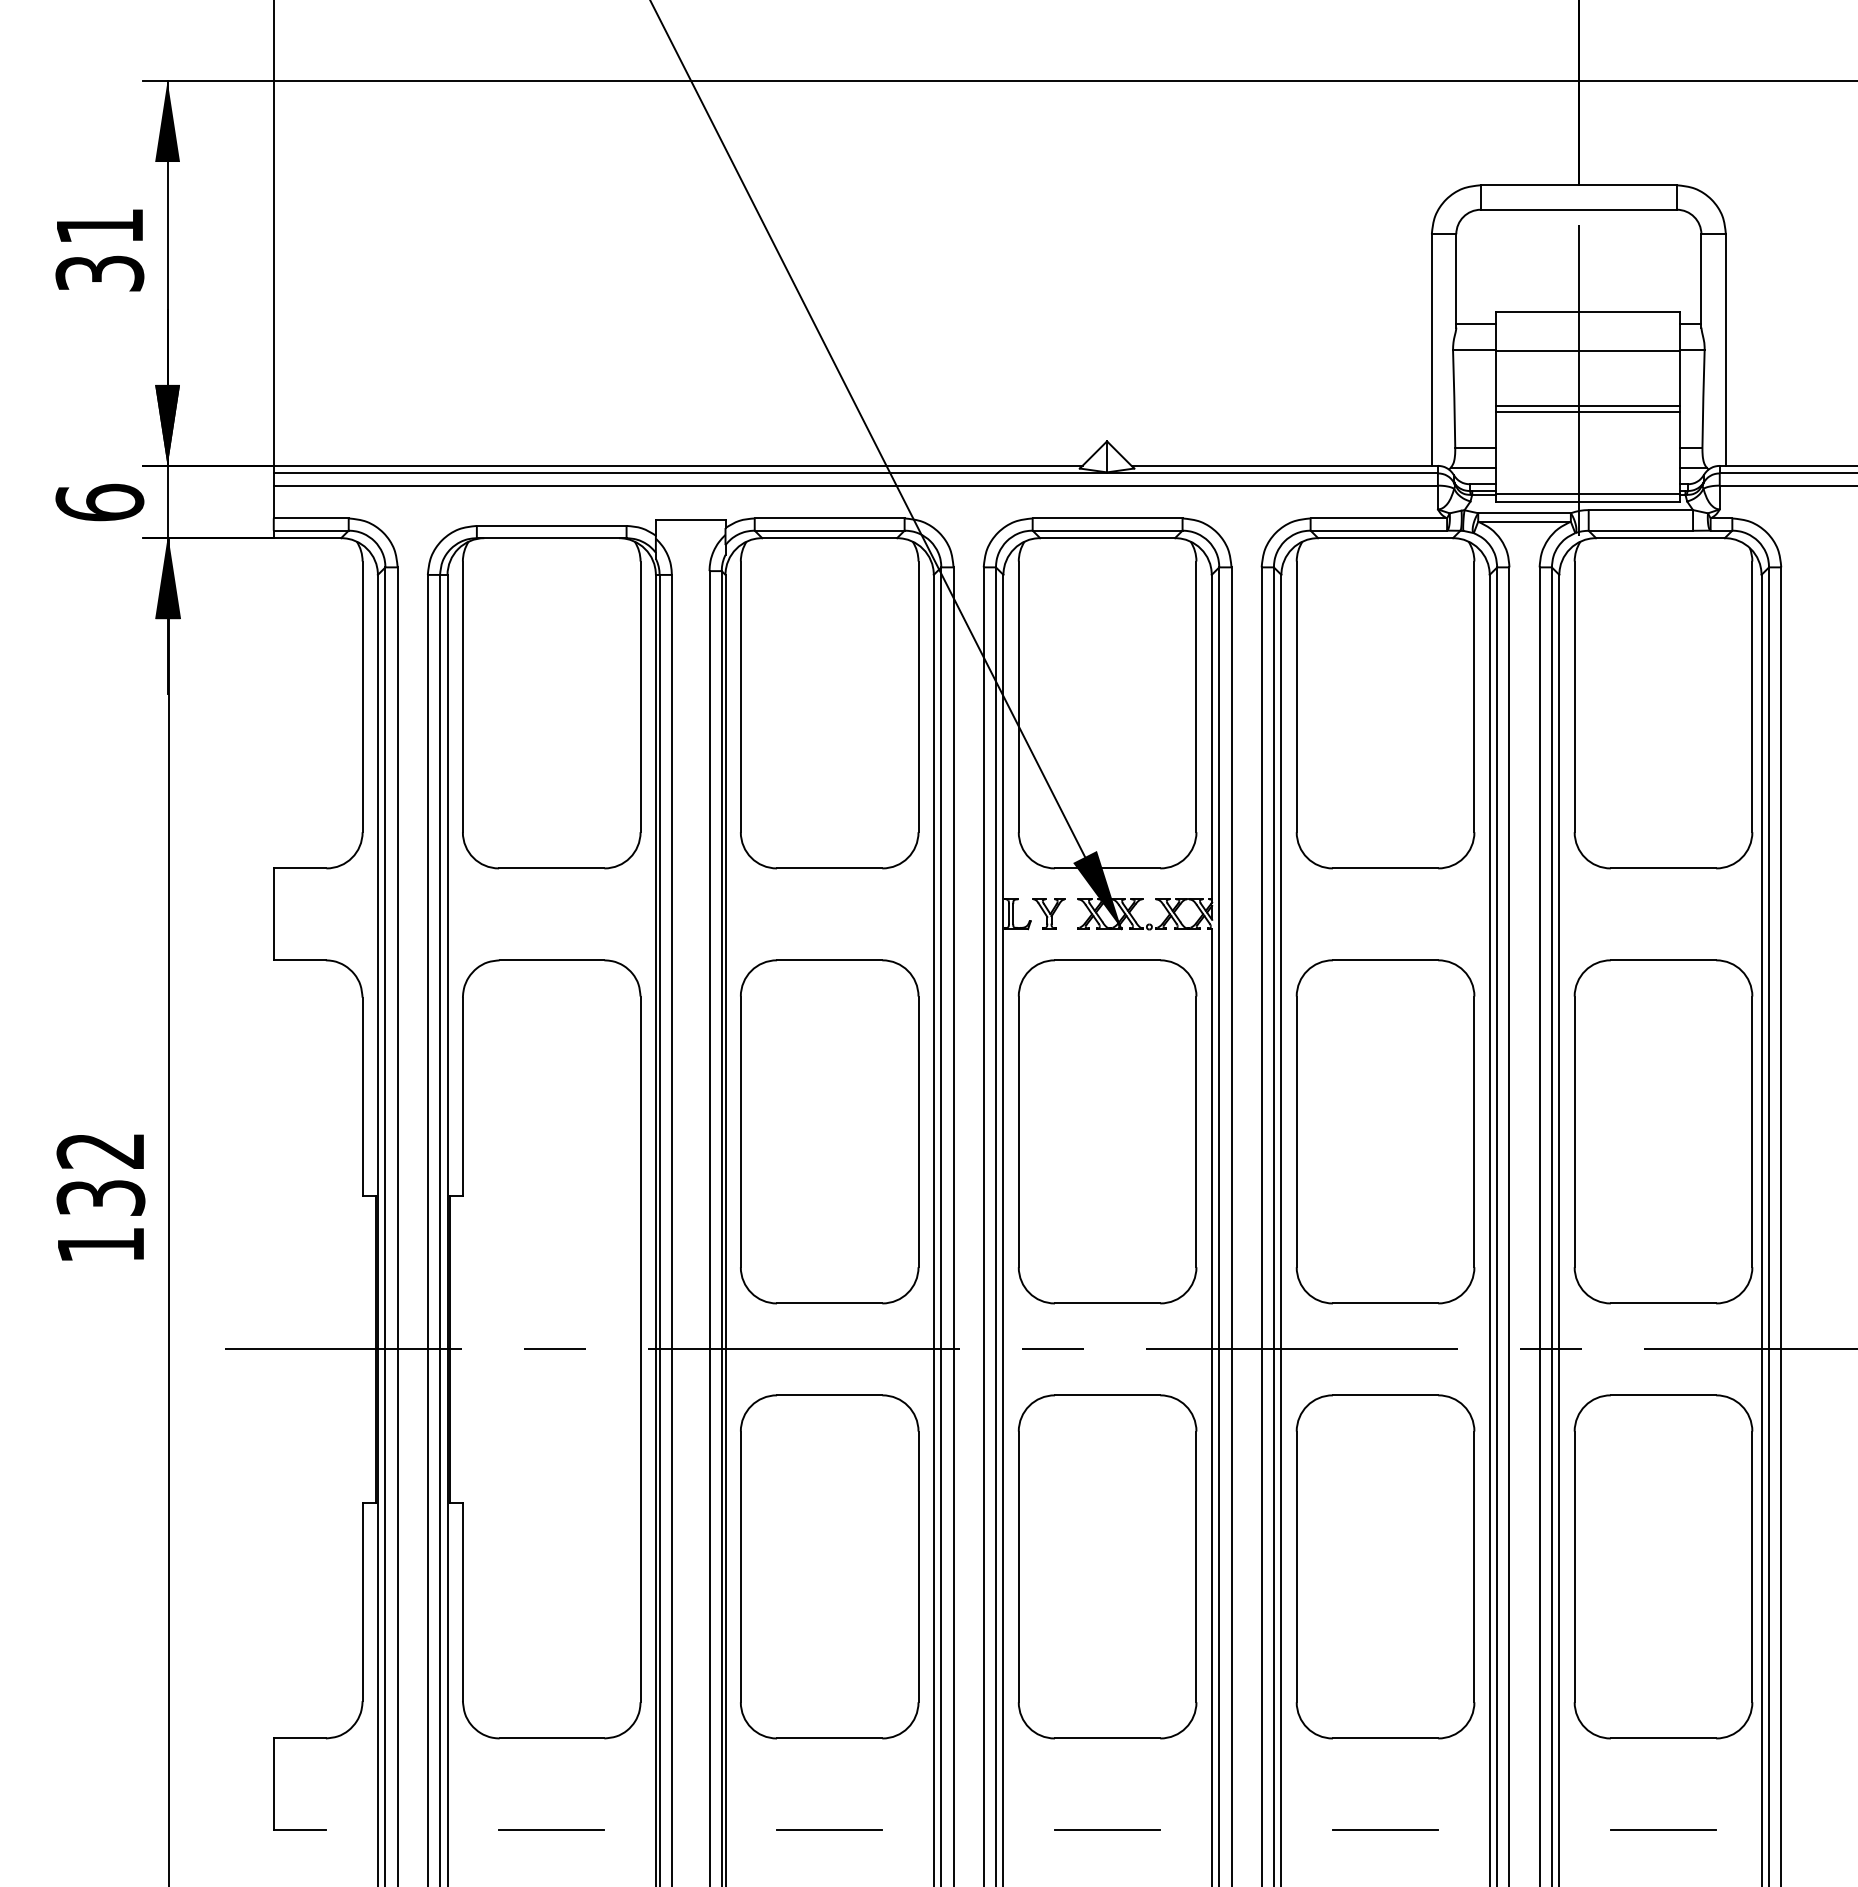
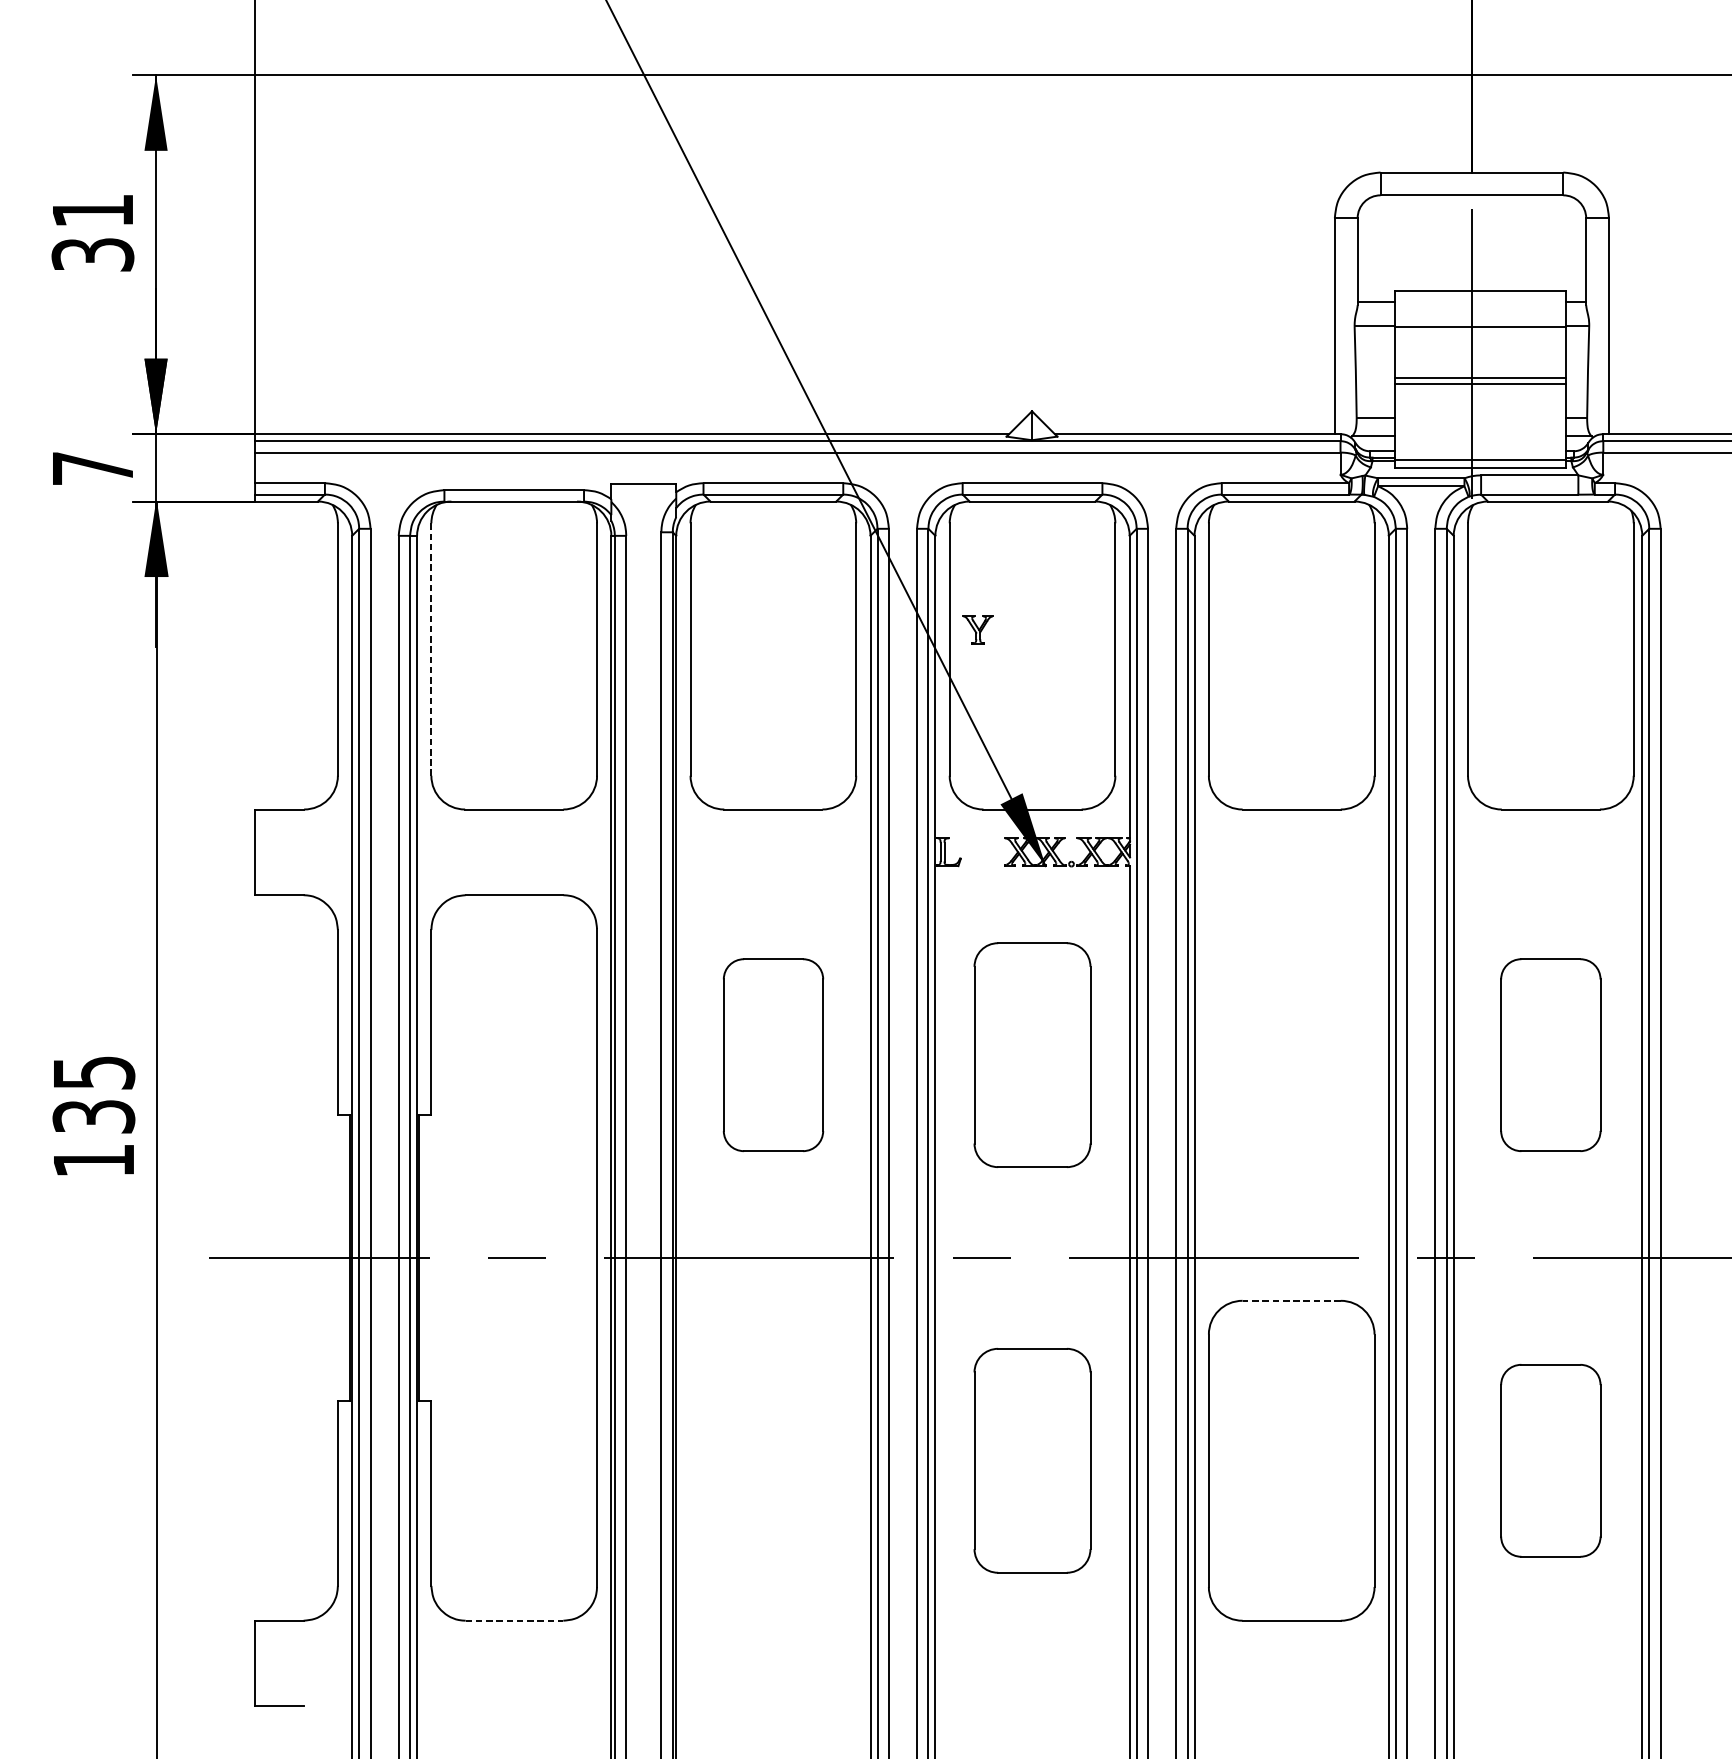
text: (99, 502) -> (92, 468), 6 -> 7
line: (462, 697) -> (431, 650), solid -> dashed
part: (1048, 913) -> (977, 629), moved
part: (829, 1131) -> (773, 1054), size x0.6
part: (1107, 1131) -> (1032, 1054), size x0.7
part: (1385, 1131) -> (1291, 1054), removed
part: (1663, 1131) -> (1550, 1054), size x0.6
text: (100, 1150) -> (93, 1072), 132 -> 135
line: (1385, 1395) -> (1291, 1300), solid -> dashed
part: (829, 1566) -> (773, 1460), removed
part: (1107, 1566) -> (1032, 1460), size x0.7
part: (1663, 1566) -> (1550, 1460), size x0.6
line: (552, 1738) -> (514, 1620), solid -> dashed
line: (1107, 1829) -> (1032, 1705), removed
line: (551, 1830) -> (514, 1706), removed
line: (829, 1830) -> (773, 1706), removed
line: (1385, 1830) -> (1291, 1706), removed
line: (1663, 1830) -> (1550, 1706), removed

